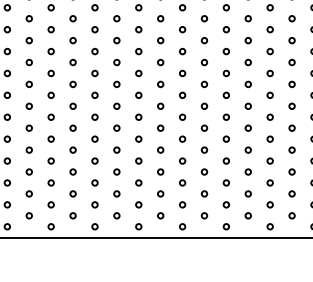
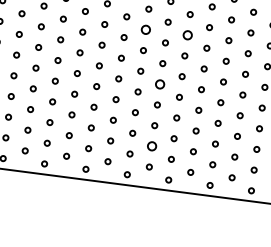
circle: (182, 73) -> (146, 29), size x1.6
circle: (225, 73) -> (186, 35), size x1.6
circle: (204, 127) -> (160, 83), size x1.6
circle: (204, 193) -> (152, 145), size x1.6

